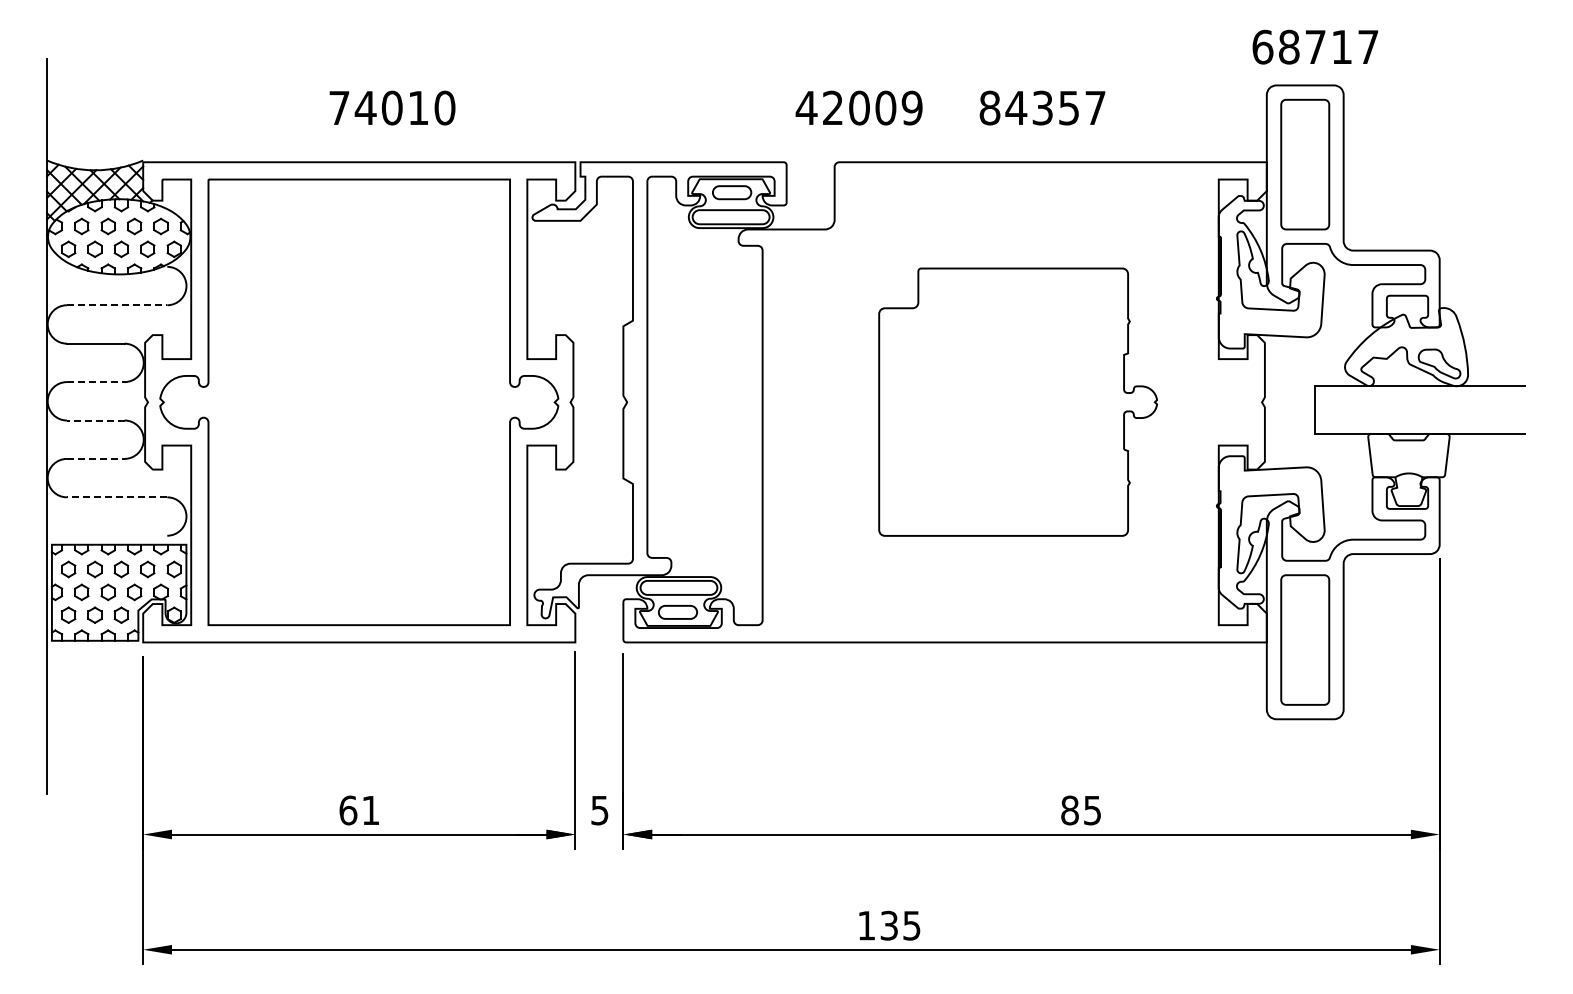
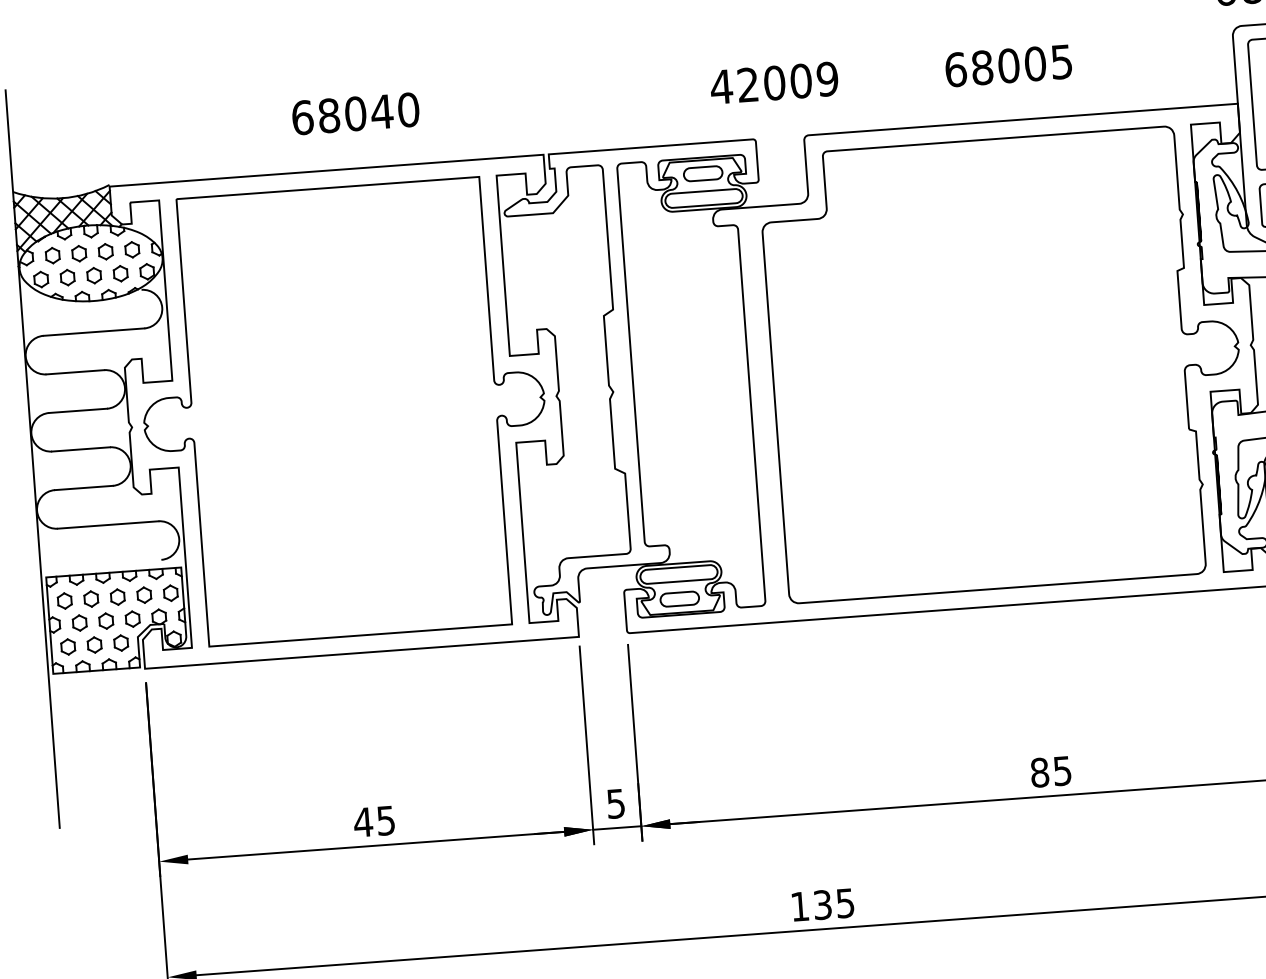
text: (379, 107) -> (342, 114), 74010 -> 68040
text: (858, 107) -> (773, 82), moved
text: (1042, 107) -> (1008, 65), 84357 -> 68005
line: (117, 305) -> (94, 332), dashed -> solid
line: (95, 382) -> (77, 411), dashed -> solid
part: (1017, 401) -> (1005, 362), size x1.67
line: (95, 420) -> (80, 449), dashed -> solid
line: (95, 458) -> (83, 487), dashed -> solid
line: (116, 497) -> (107, 525), dashed -> solid
text: (358, 810) -> (373, 821), 61 -> 45
text: (1080, 810) -> (1050, 771), moved
line: (599, 834) -> (617, 827), added
text: (889, 925) -> (822, 904), moved

